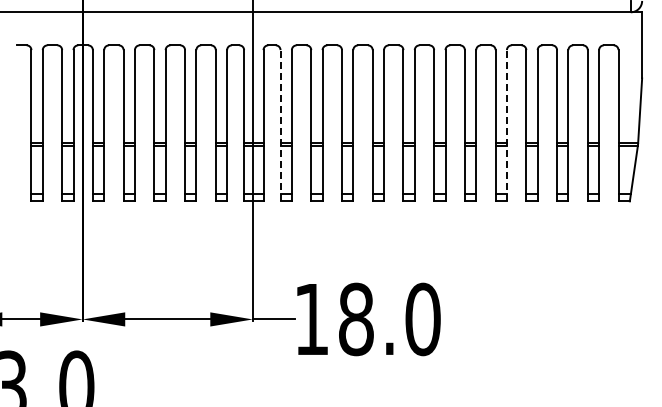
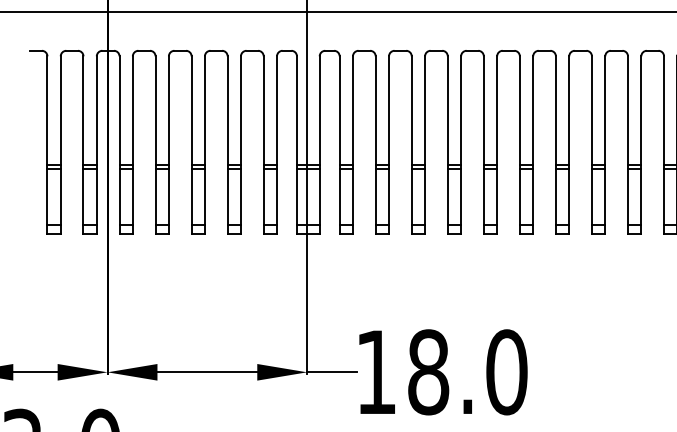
line: (280, 125) -> (339, 144), dashed -> solid
line: (506, 125) -> (604, 144), dashed -> solid

